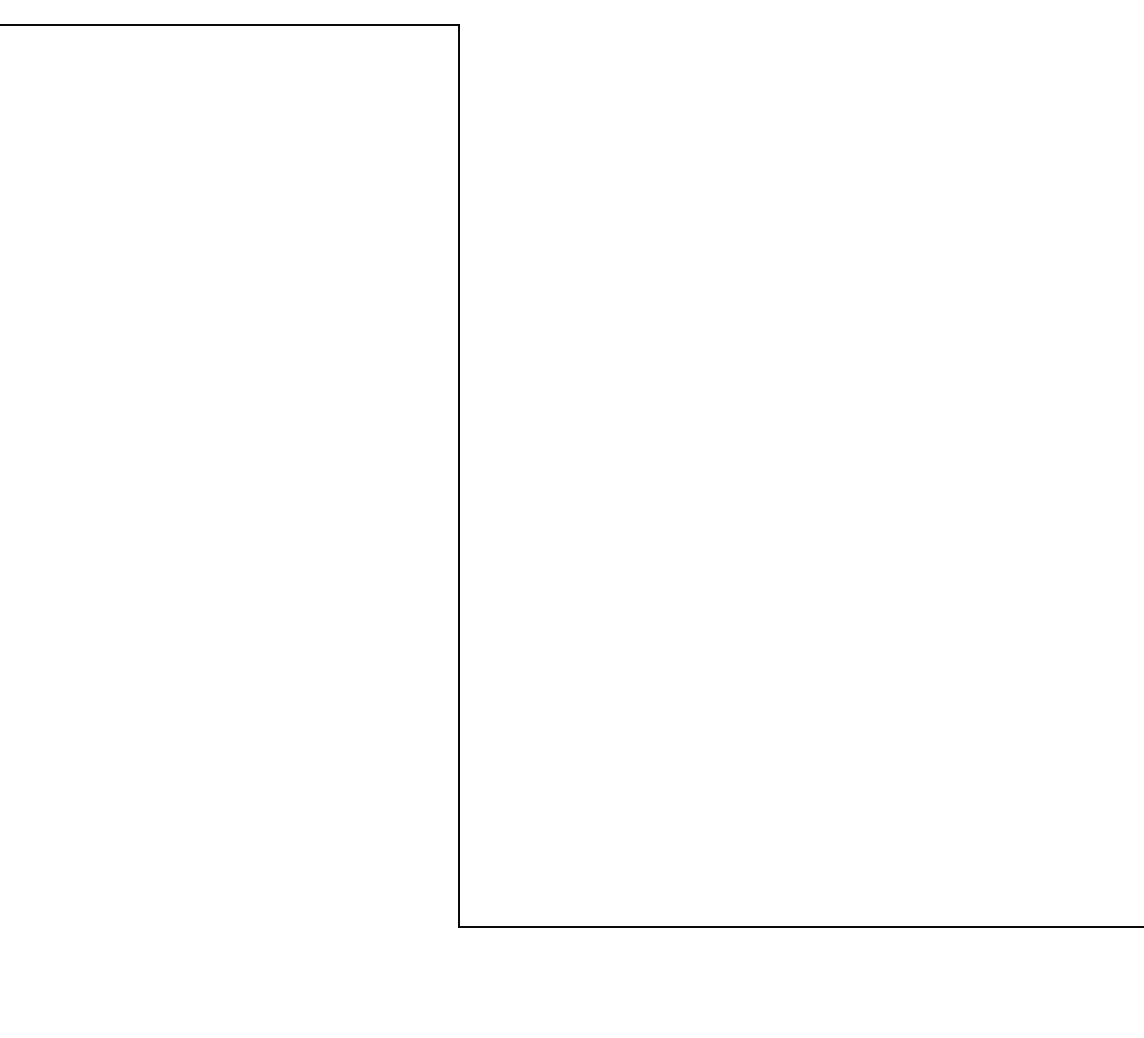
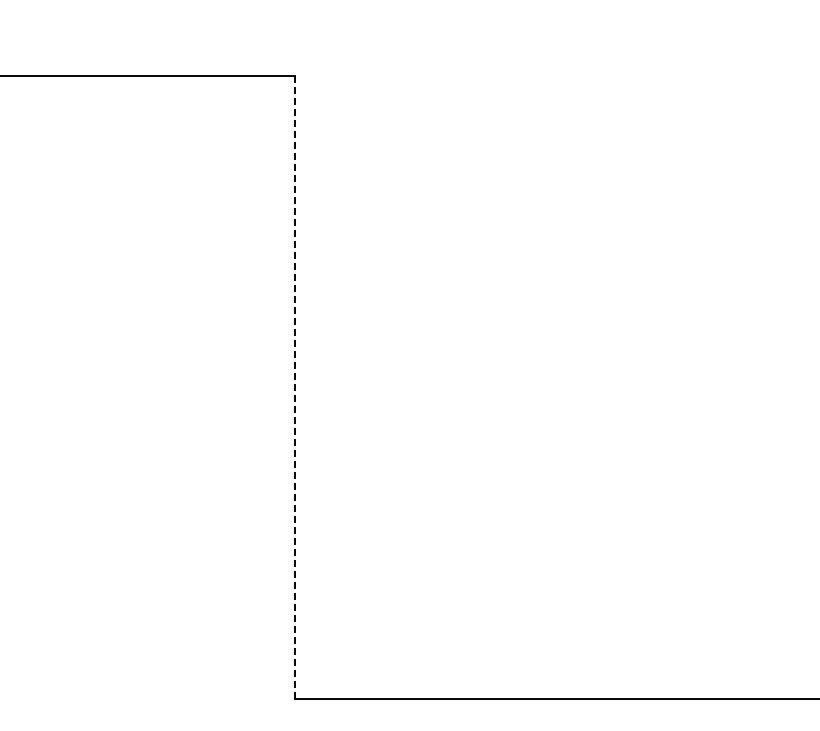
line: (459, 475) -> (295, 387), solid -> dashed

